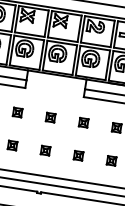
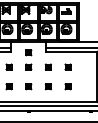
part: (54, 93) -> (28, 52), added

